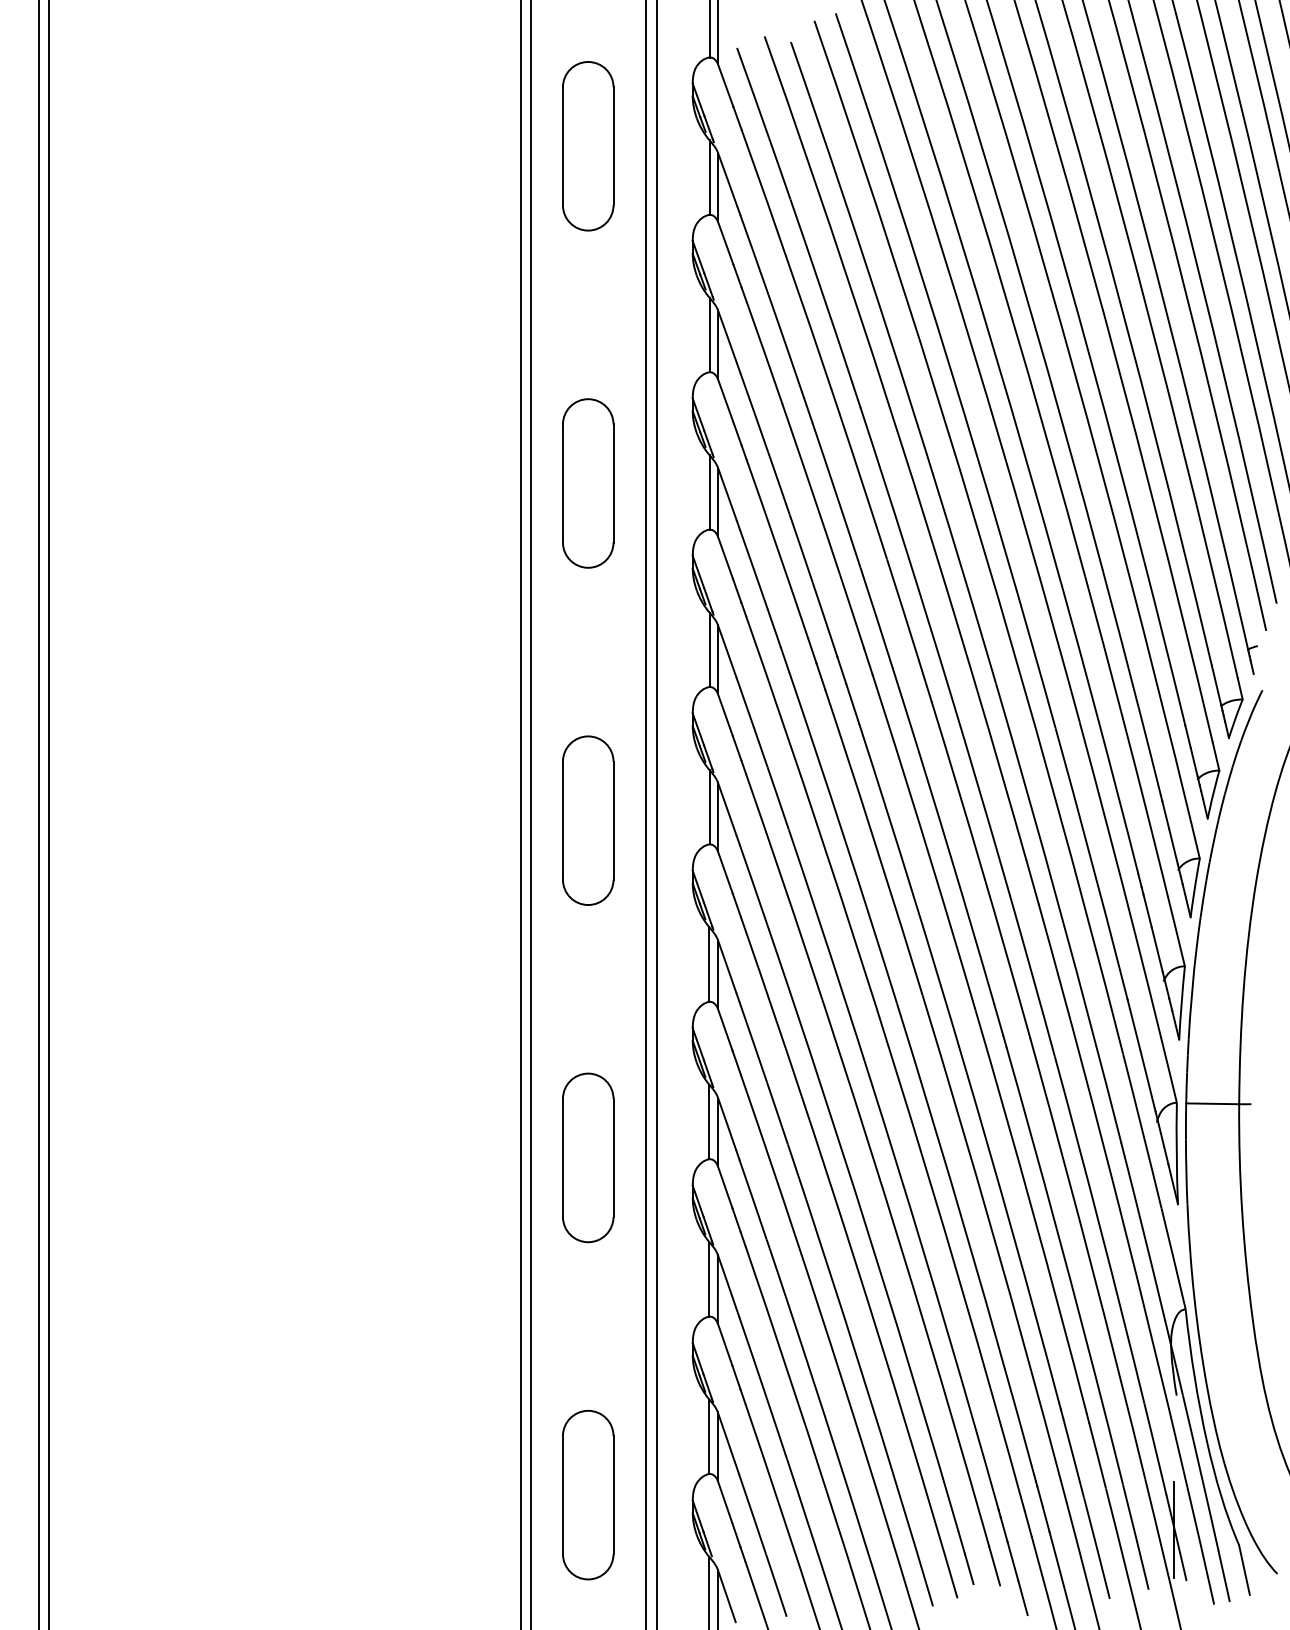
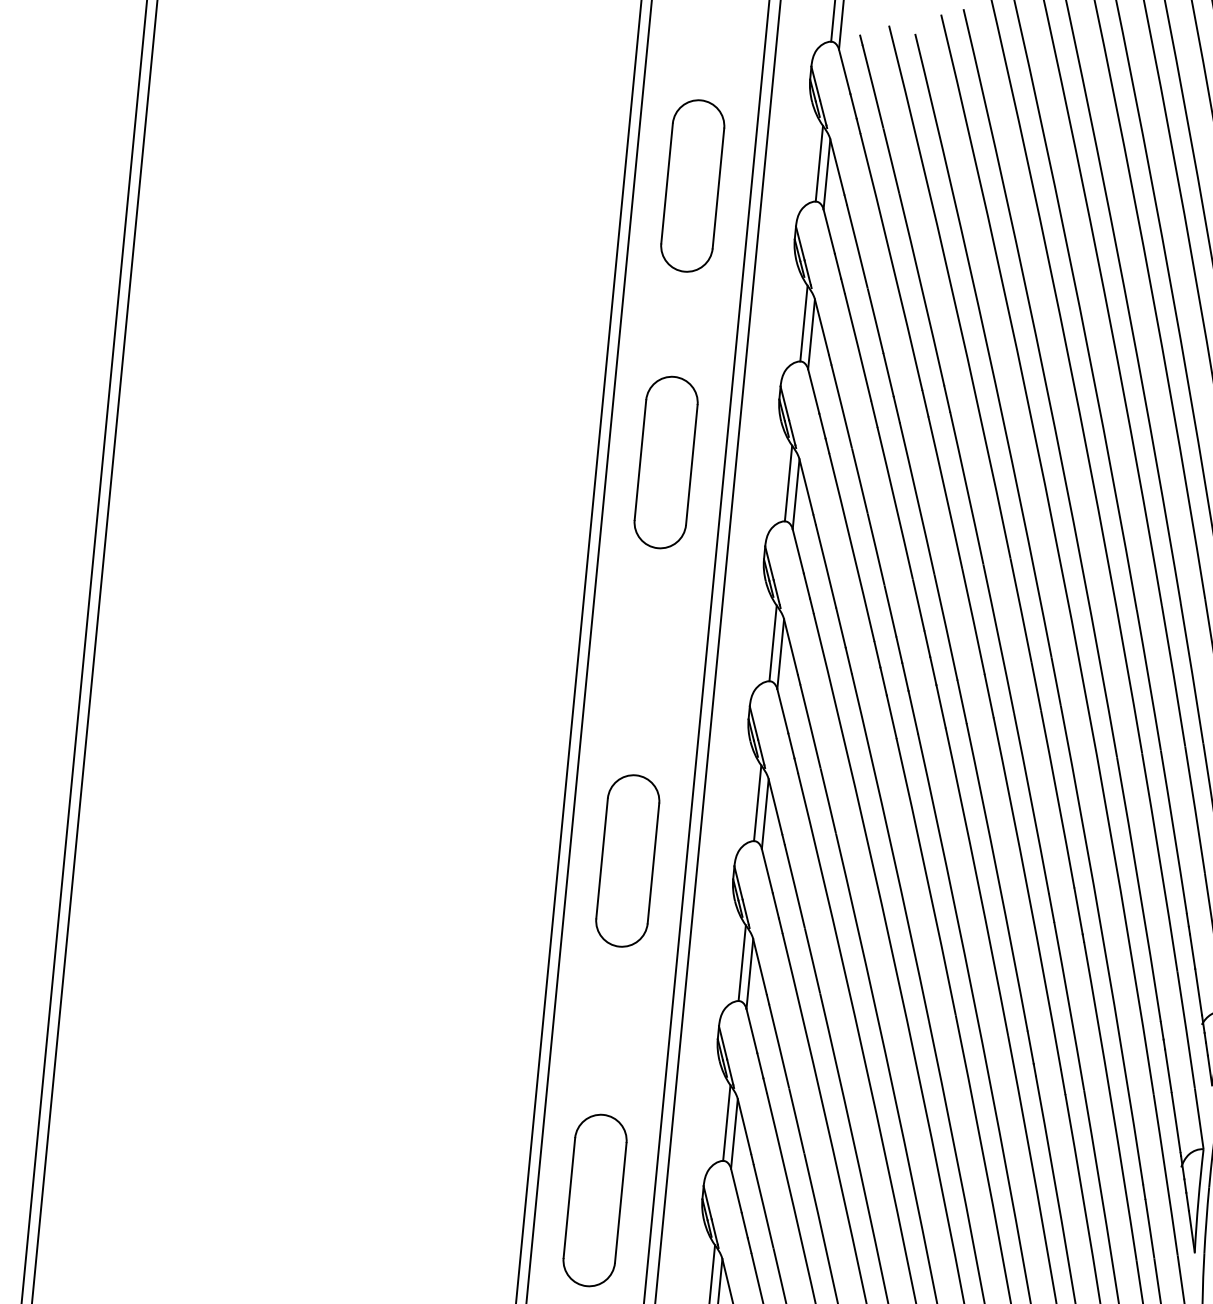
part: (588, 146) -> (693, 186), moved
part: (588, 820) -> (628, 860), moved
part: (588, 1157) -> (595, 1200), moved

